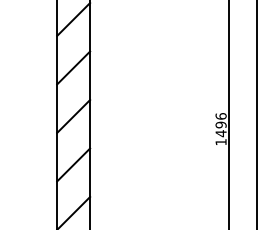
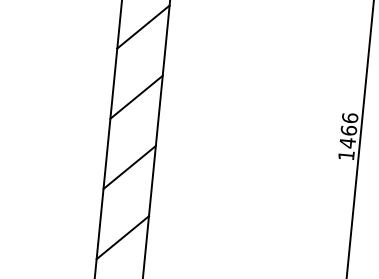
text: (220, 124) -> (348, 129), 1496 -> 1466

